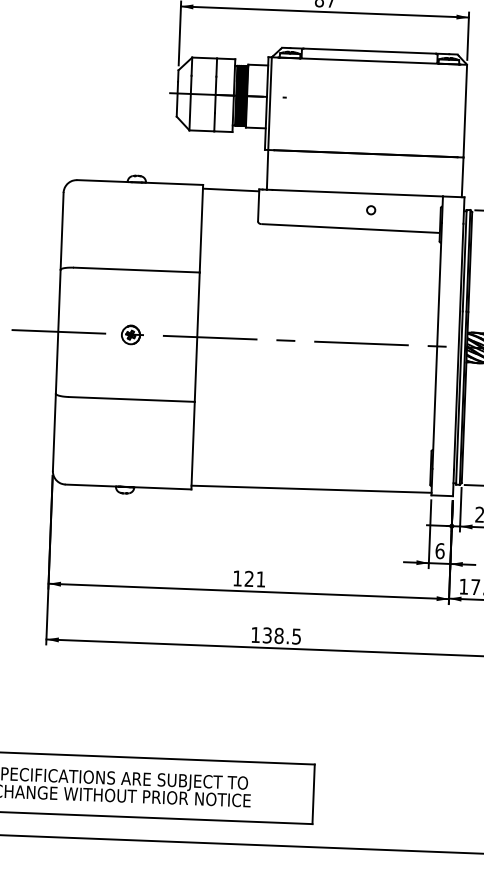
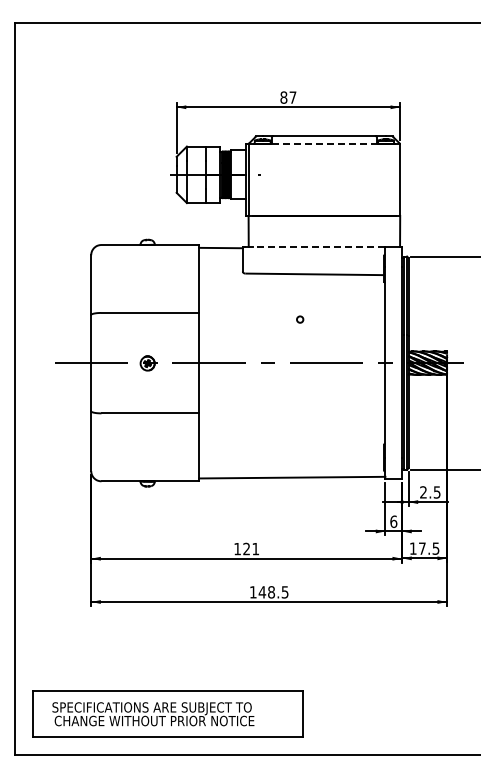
line: (369, 60) -> (324, 143), solid -> dashed
line: (356, 192) -> (318, 246), solid -> dashed
circle: (371, 210) -> (300, 319), moved
text: (267, 635) -> (262, 592), 138.5 -> 148.5

